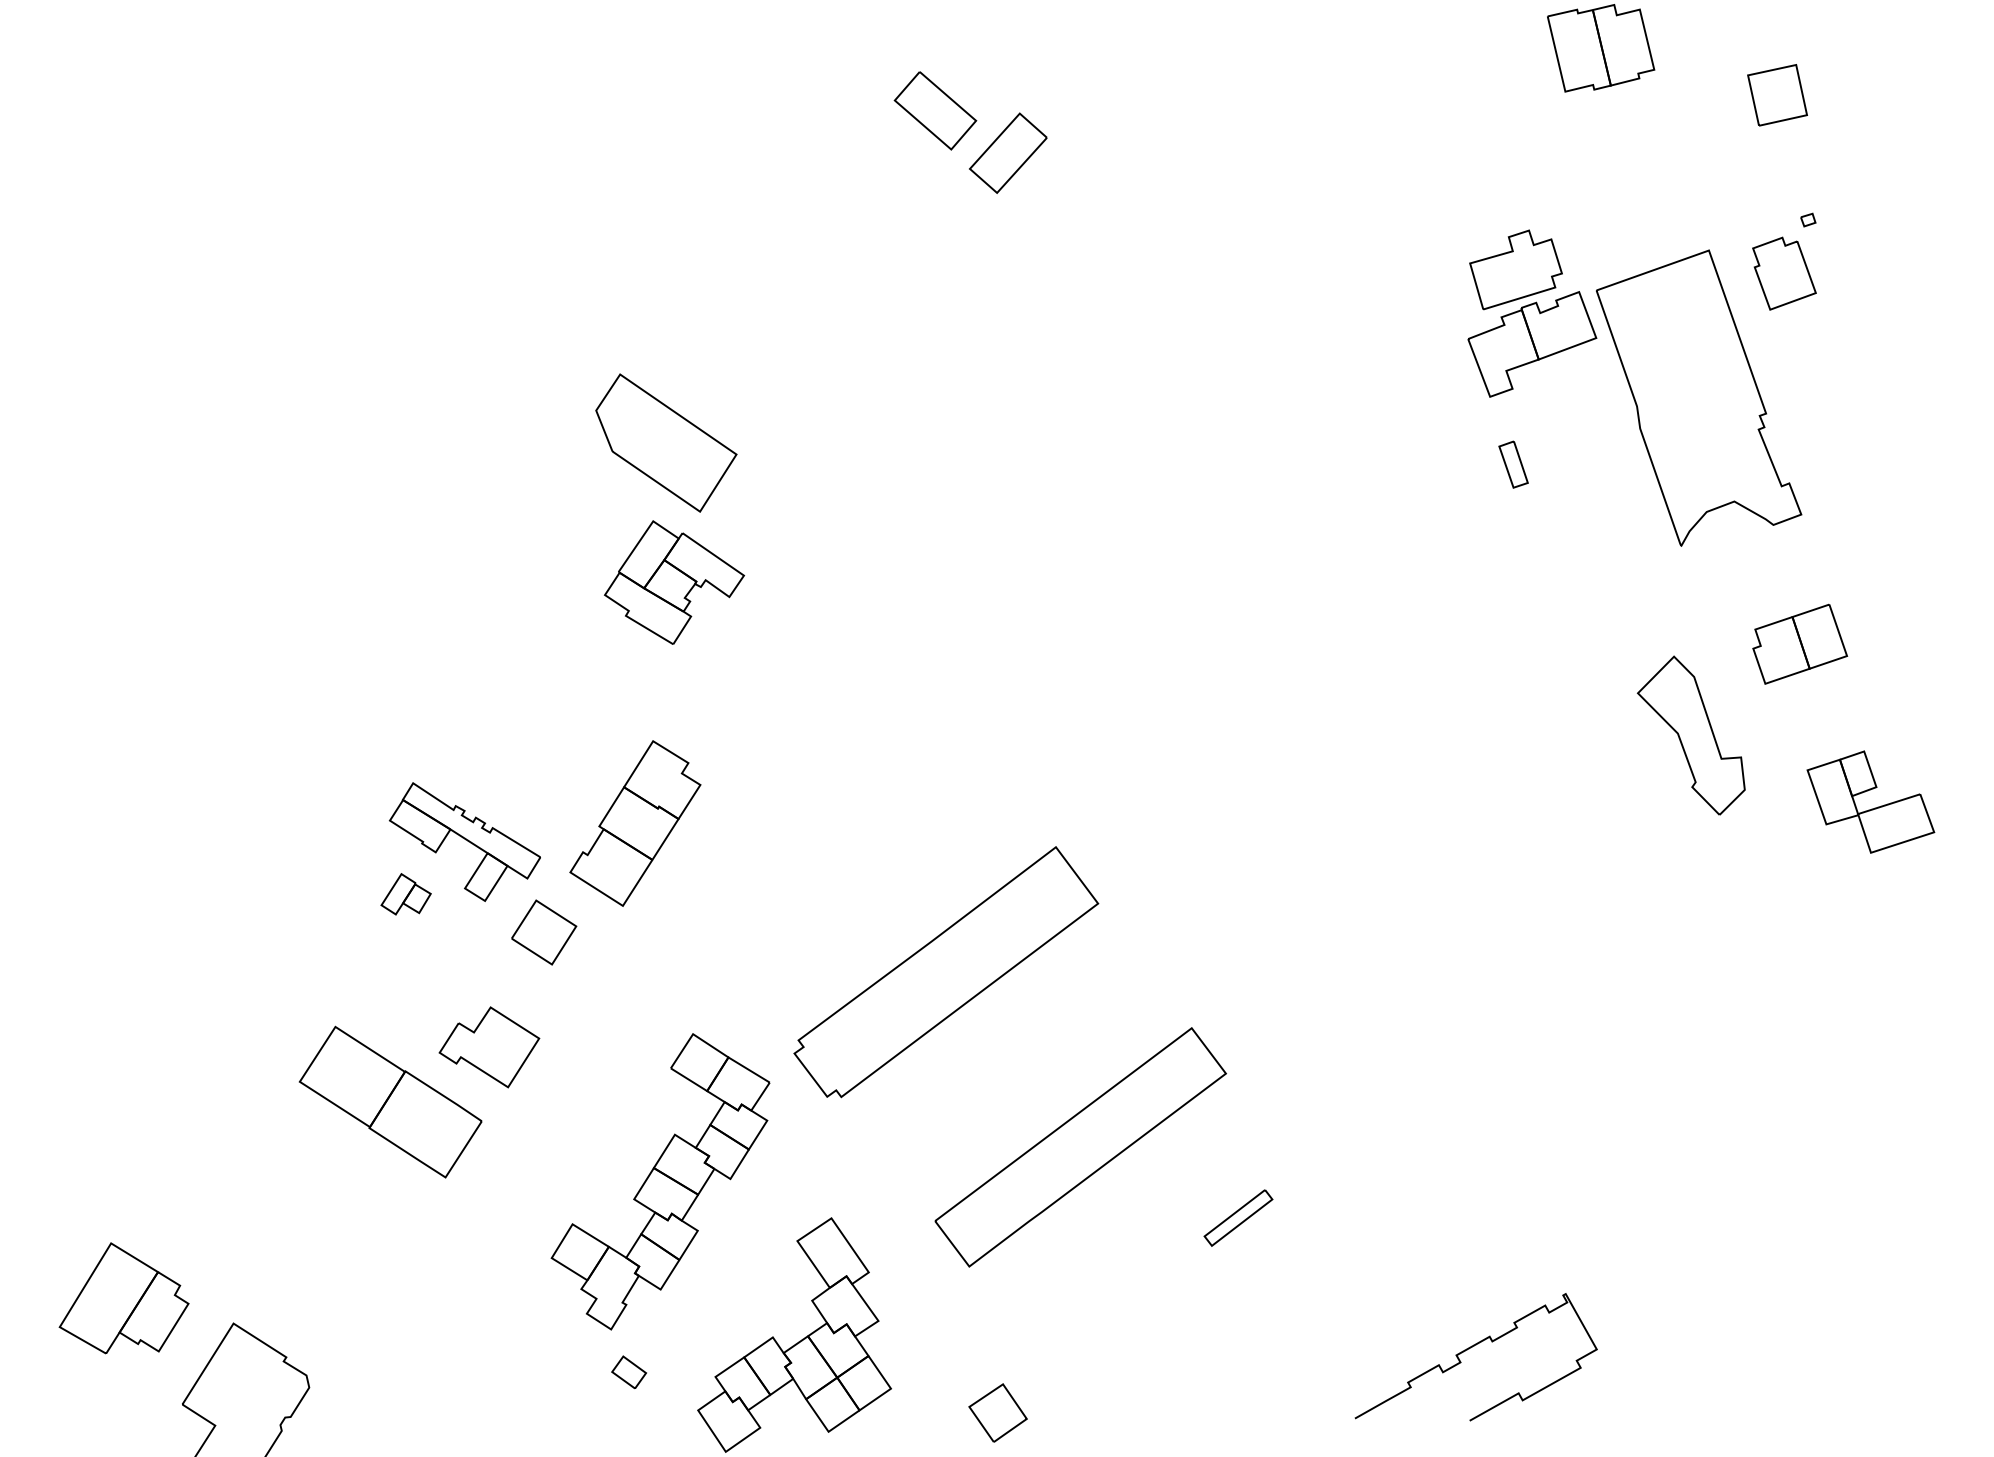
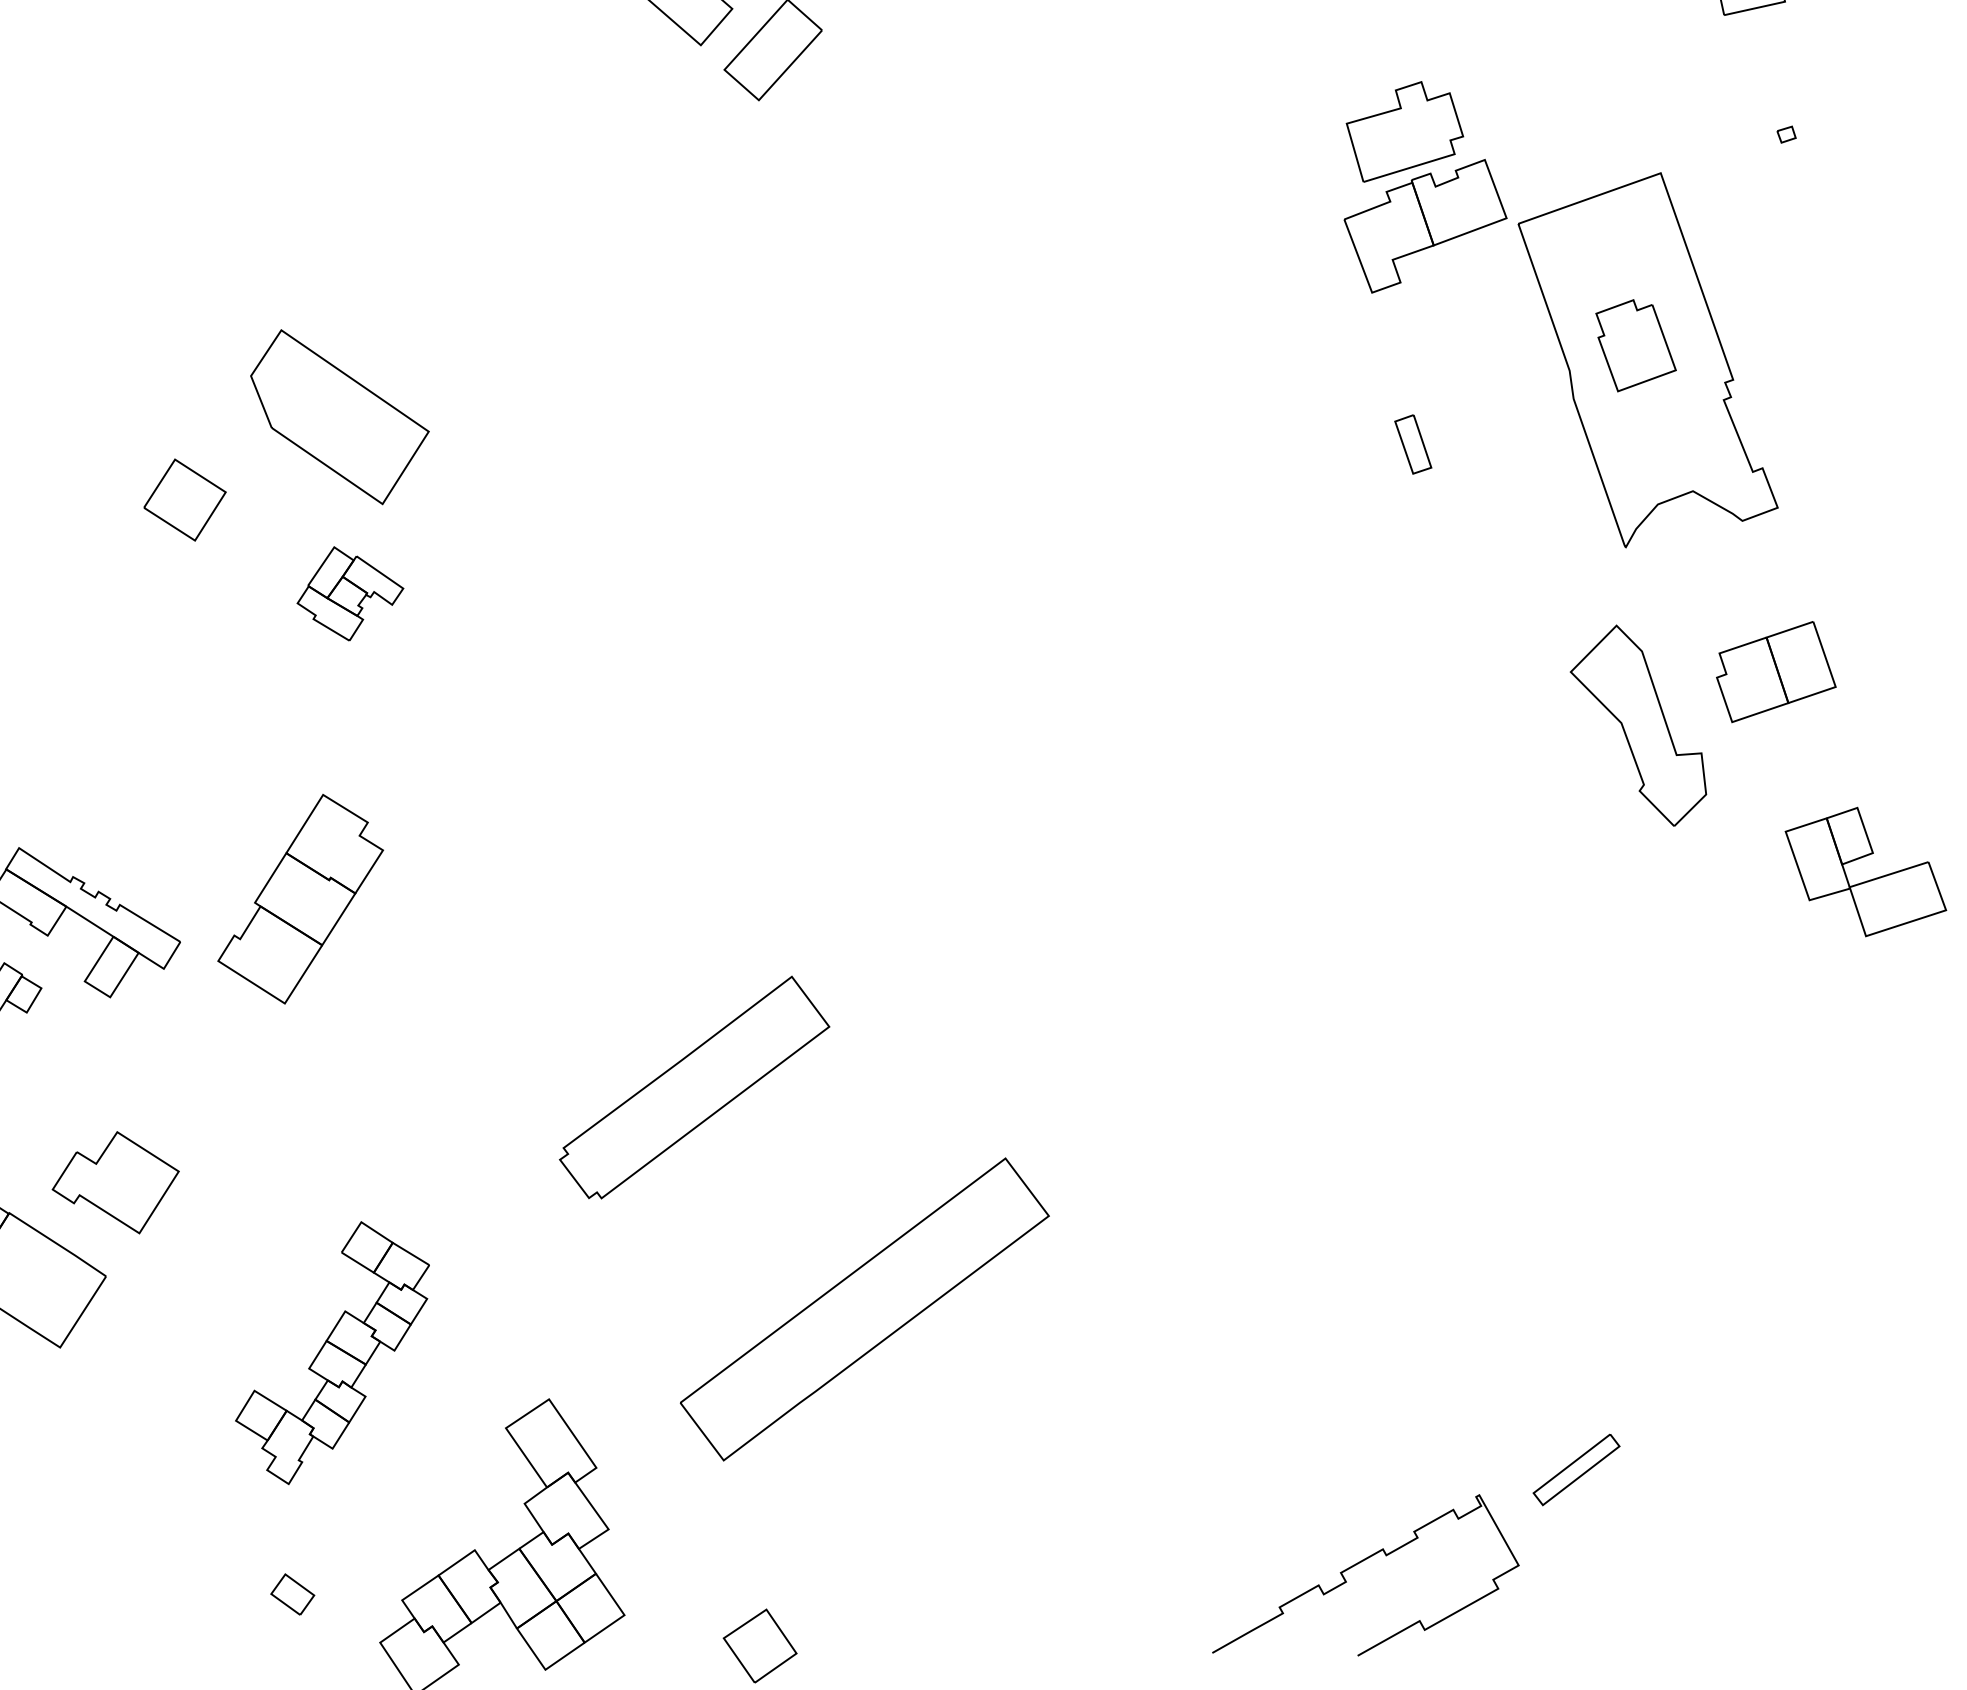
part: (1784, 273) -> (1636, 345), moved
part: (1532, 313) -> (1425, 187), moved
part: (674, 582) -> (350, 593), size x0.6
part: (1690, 735) -> (1637, 725), moved
part: (544, 932) -> (185, 500), moved
part: (946, 972) -> (694, 1087), size x0.7
part: (660, 1181) -> (332, 1352), size x0.7
part: (1238, 1217) -> (1576, 1469), moved

